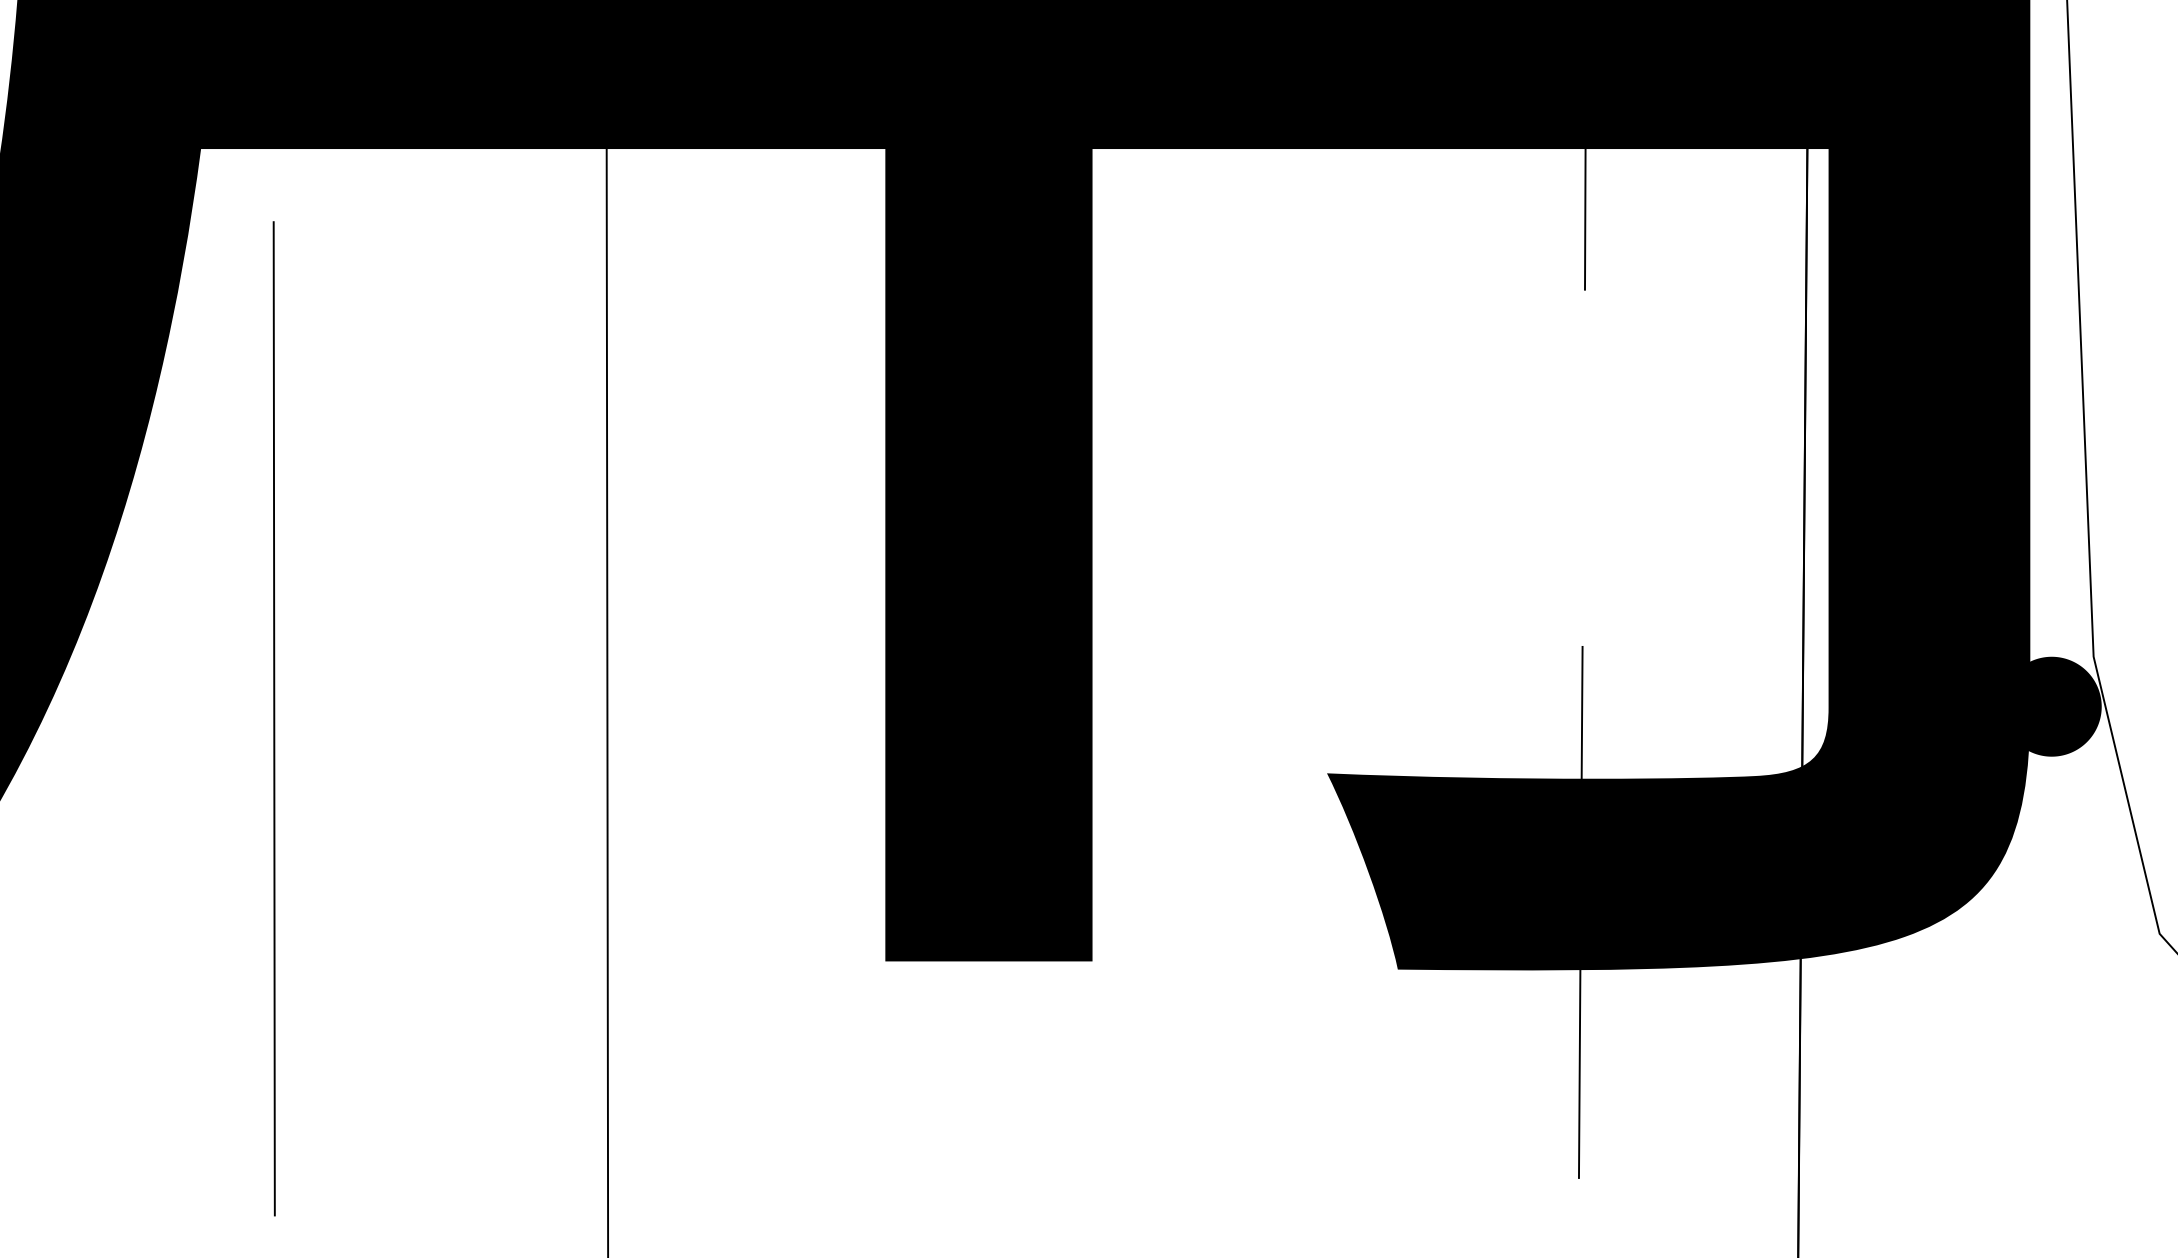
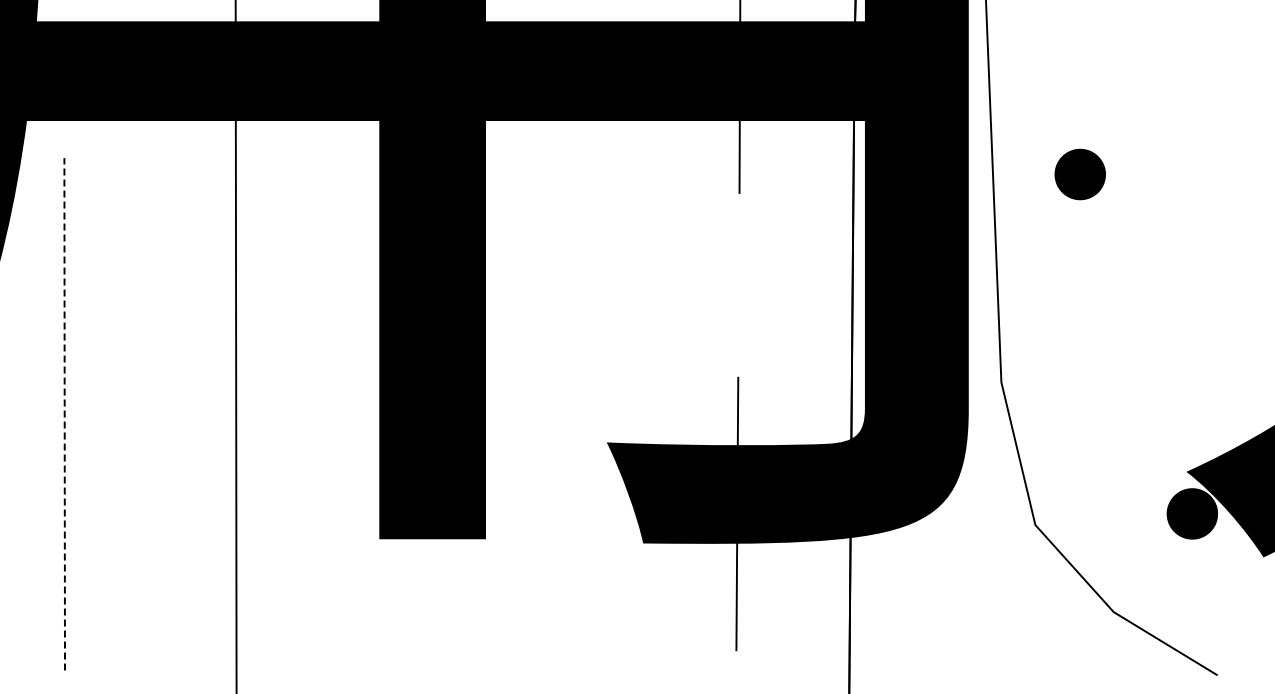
fill: (2051, 705) -> (979, 407), removed
line: (273, 717) -> (64, 413), solid -> dashed

